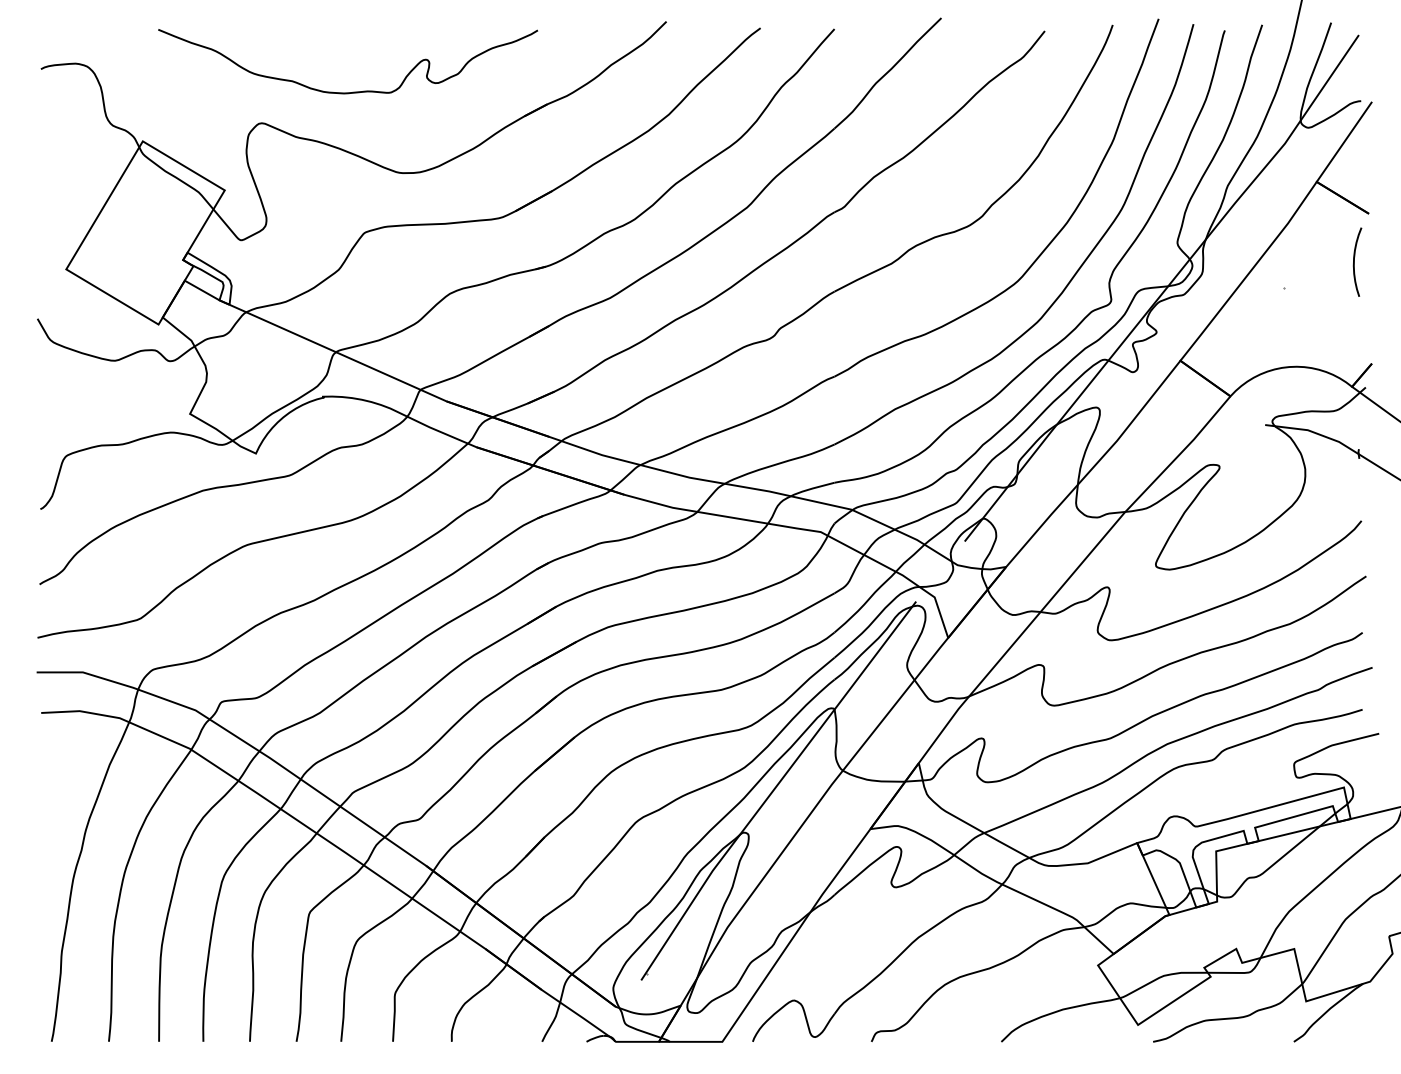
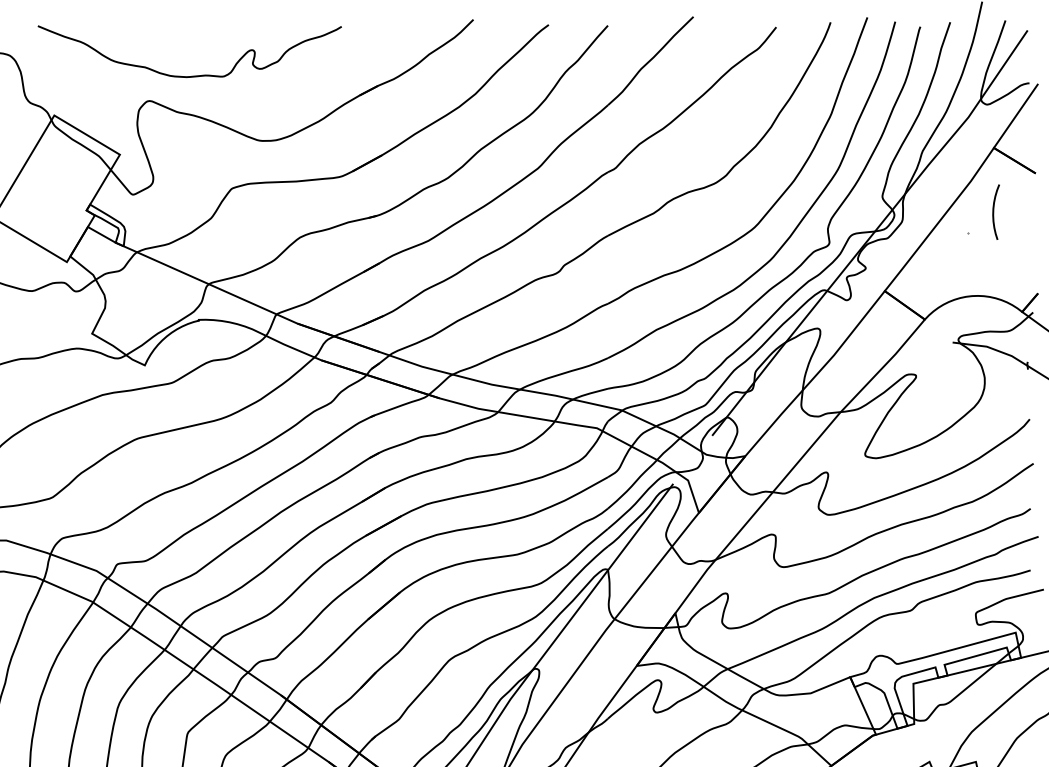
curve: (353, 91) -> (194, 75), moved
curve: (1354, 261) -> (993, 211), moved

